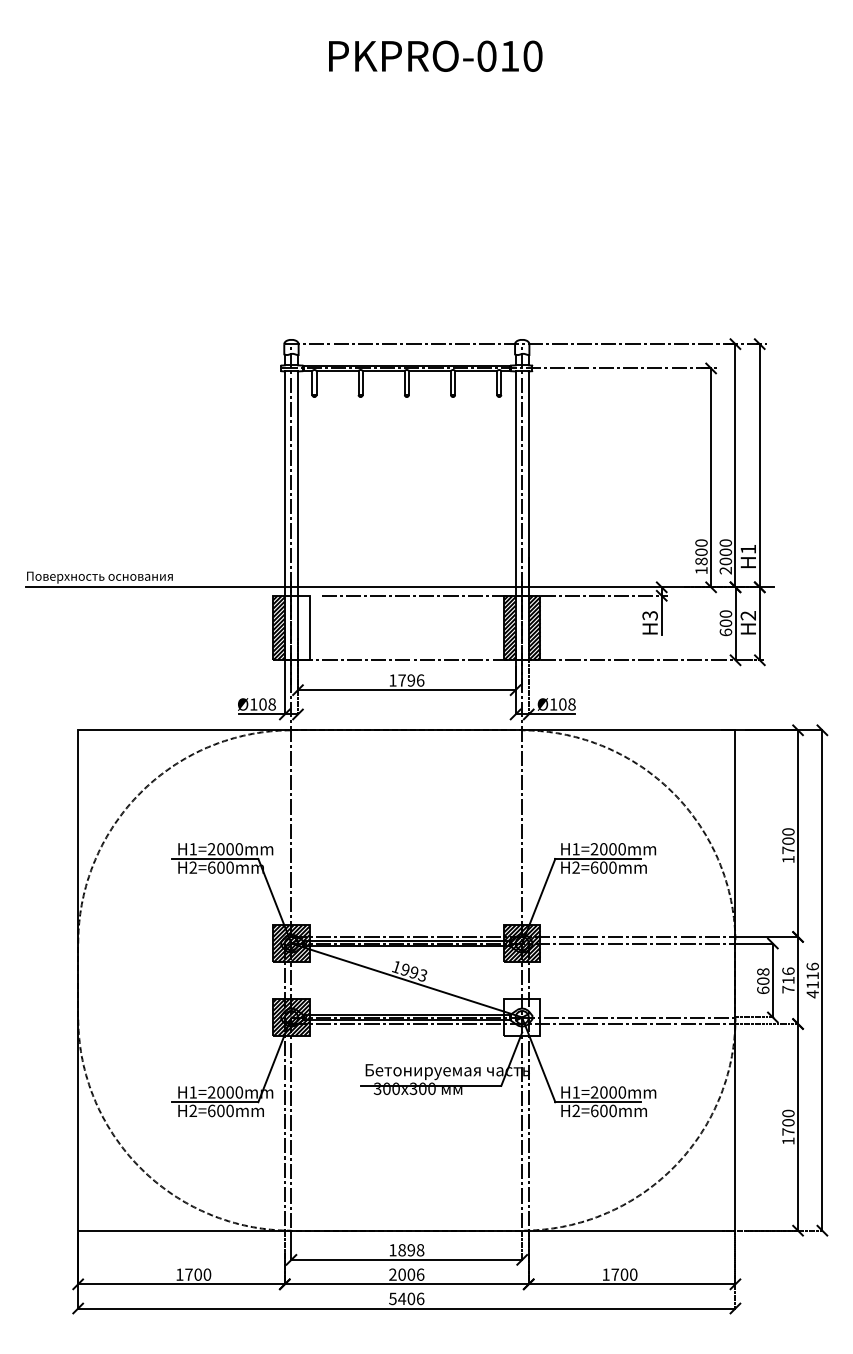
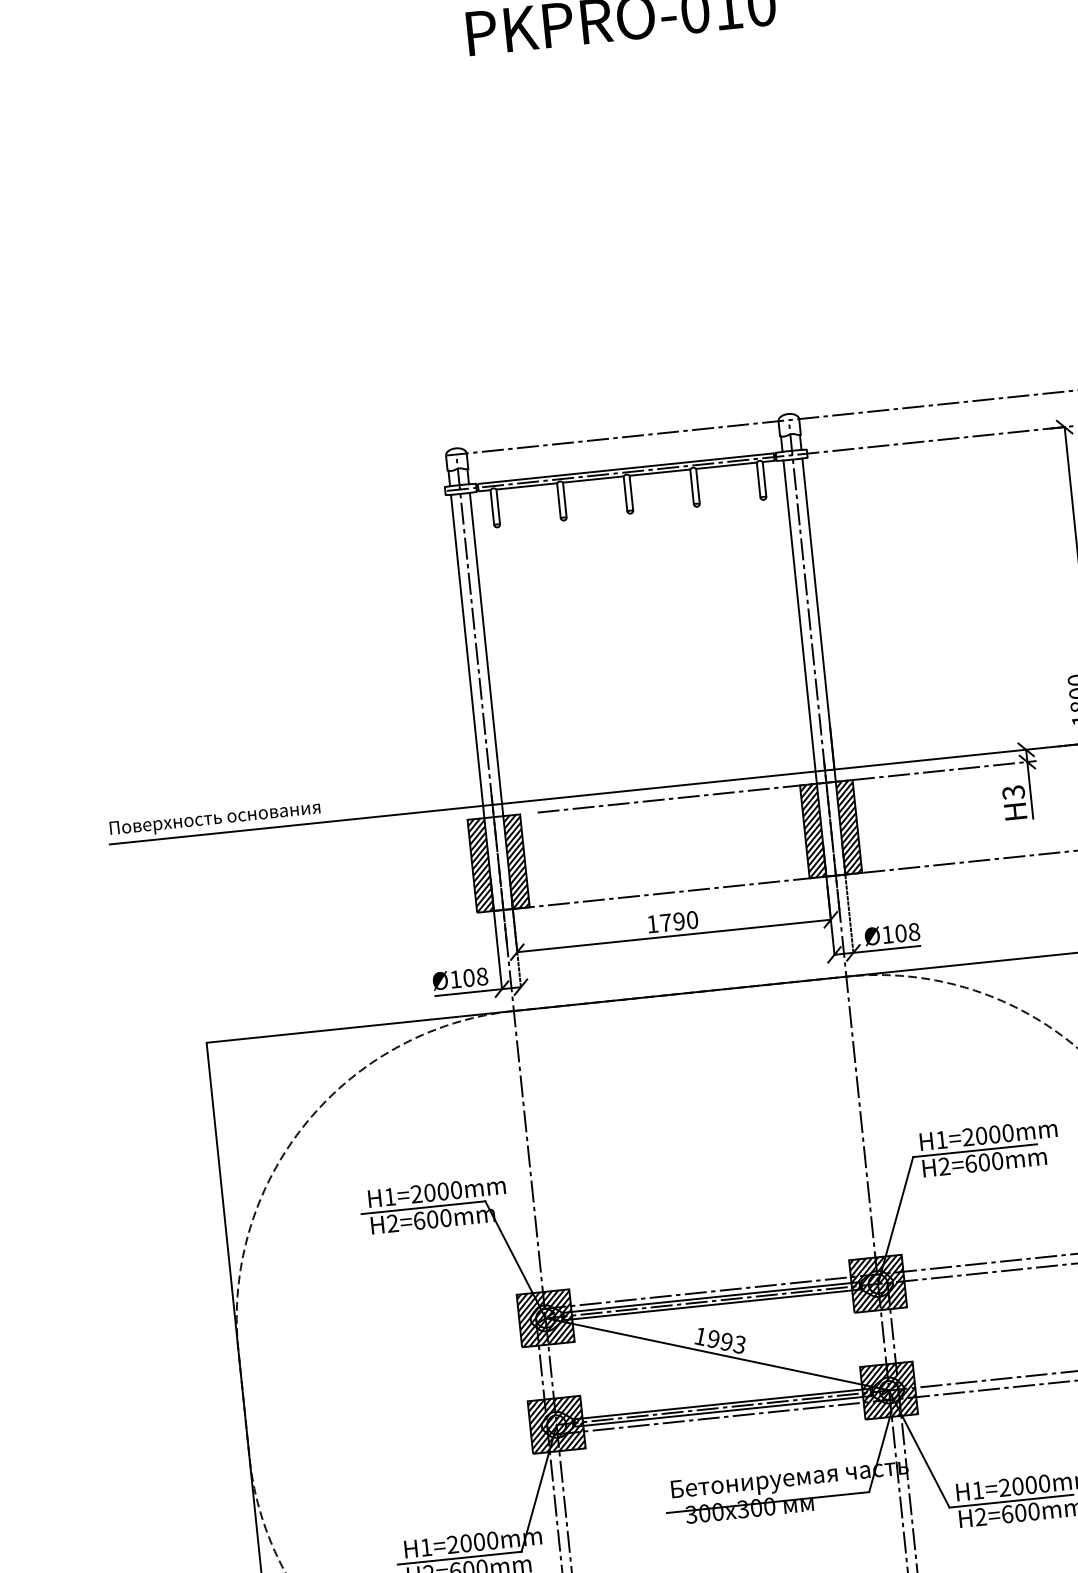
hatch: (303, 627) -> (515, 861), added
text: (420, 680) -> (692, 920), 1796 -> 1790
hatch: (521, 1017) -> (888, 1390), added

